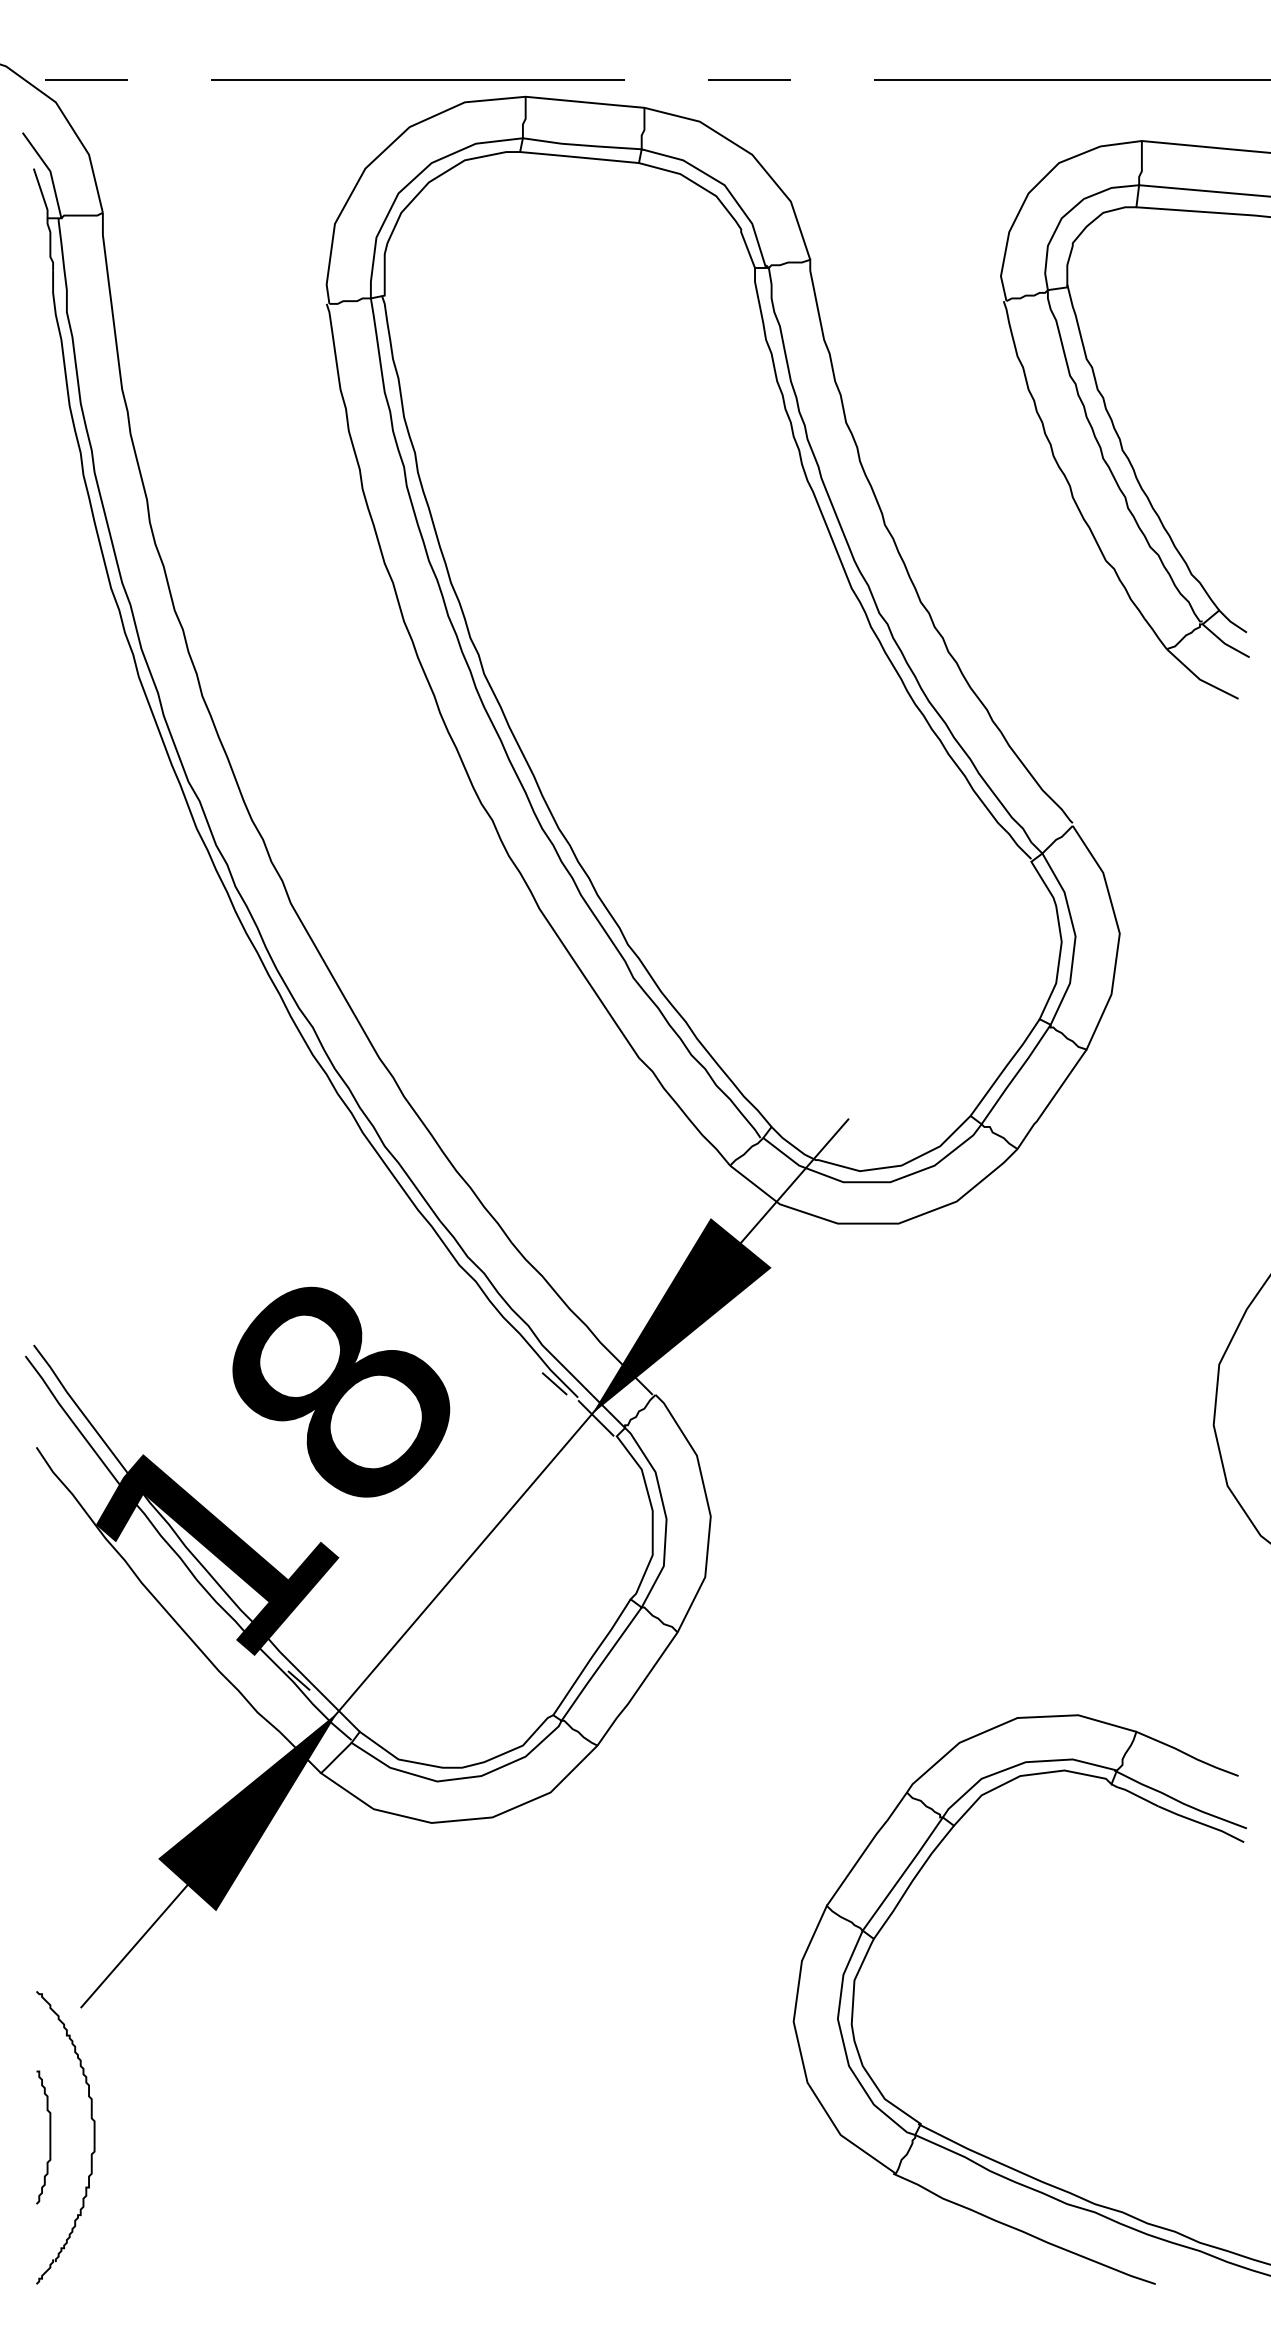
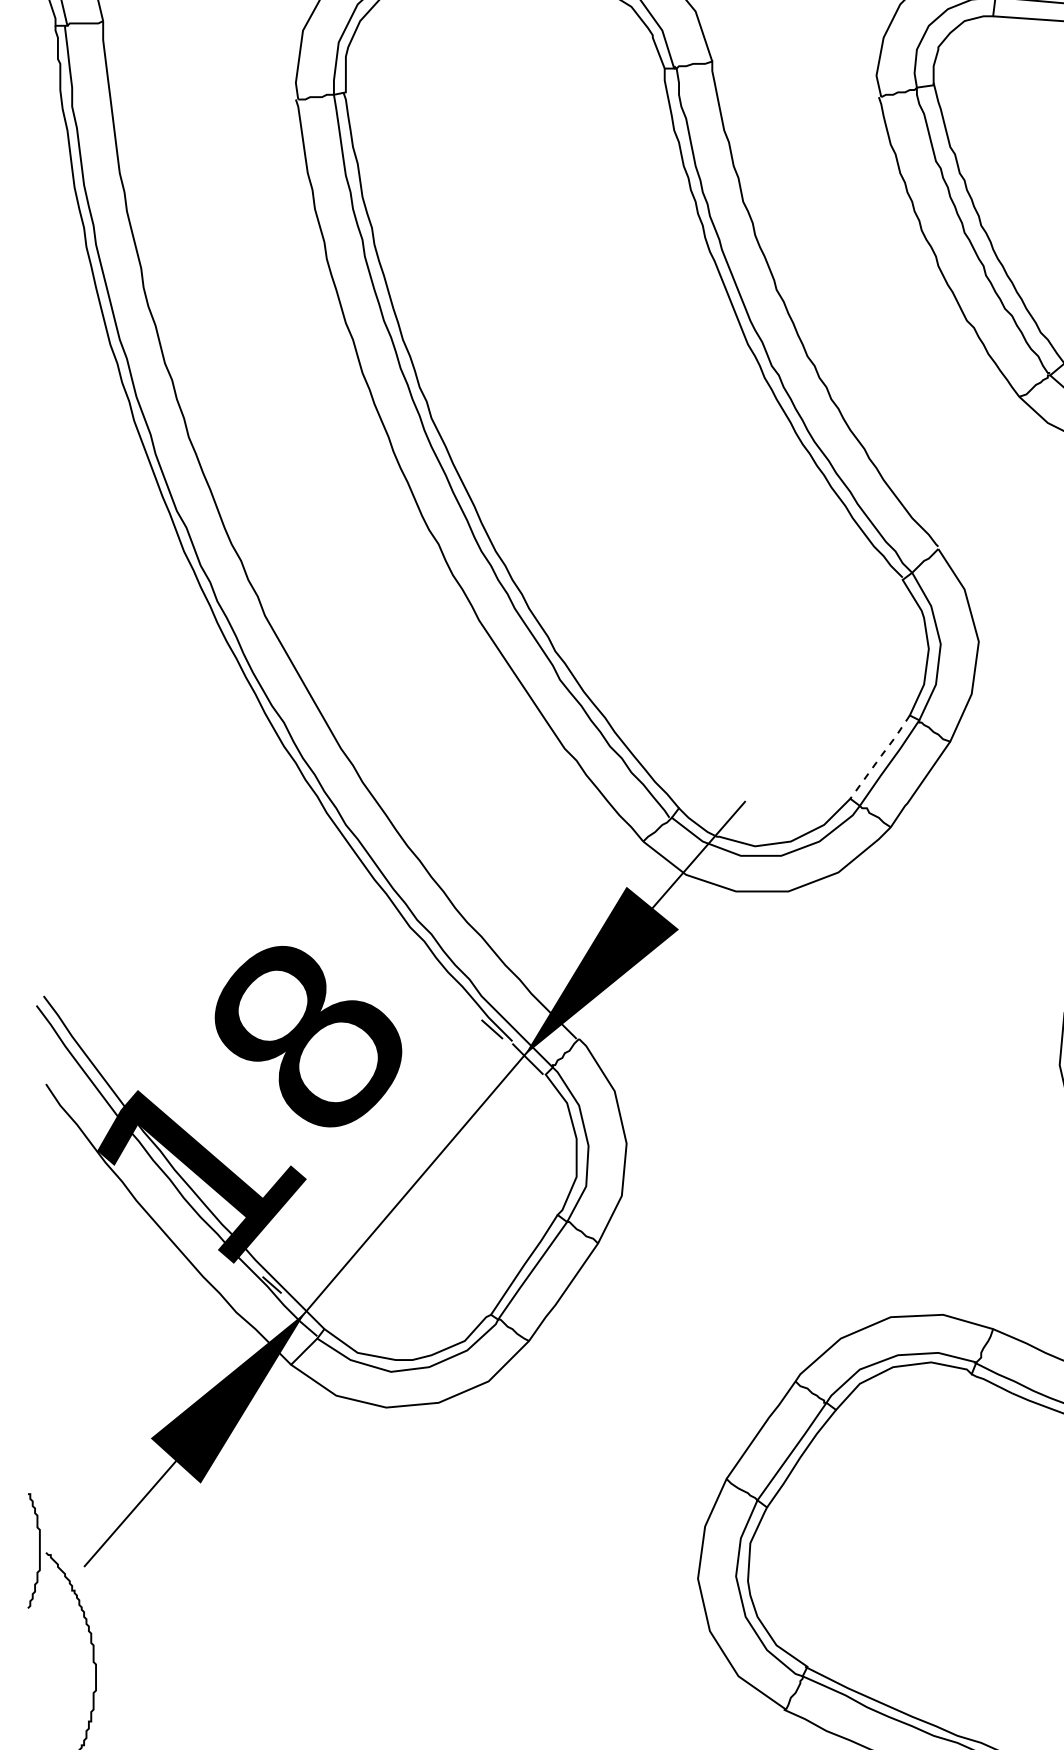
line: (1005, 1066) -> (880, 756), solid -> dashed
curve: (49, 2137) -> (39, 1550), moved

